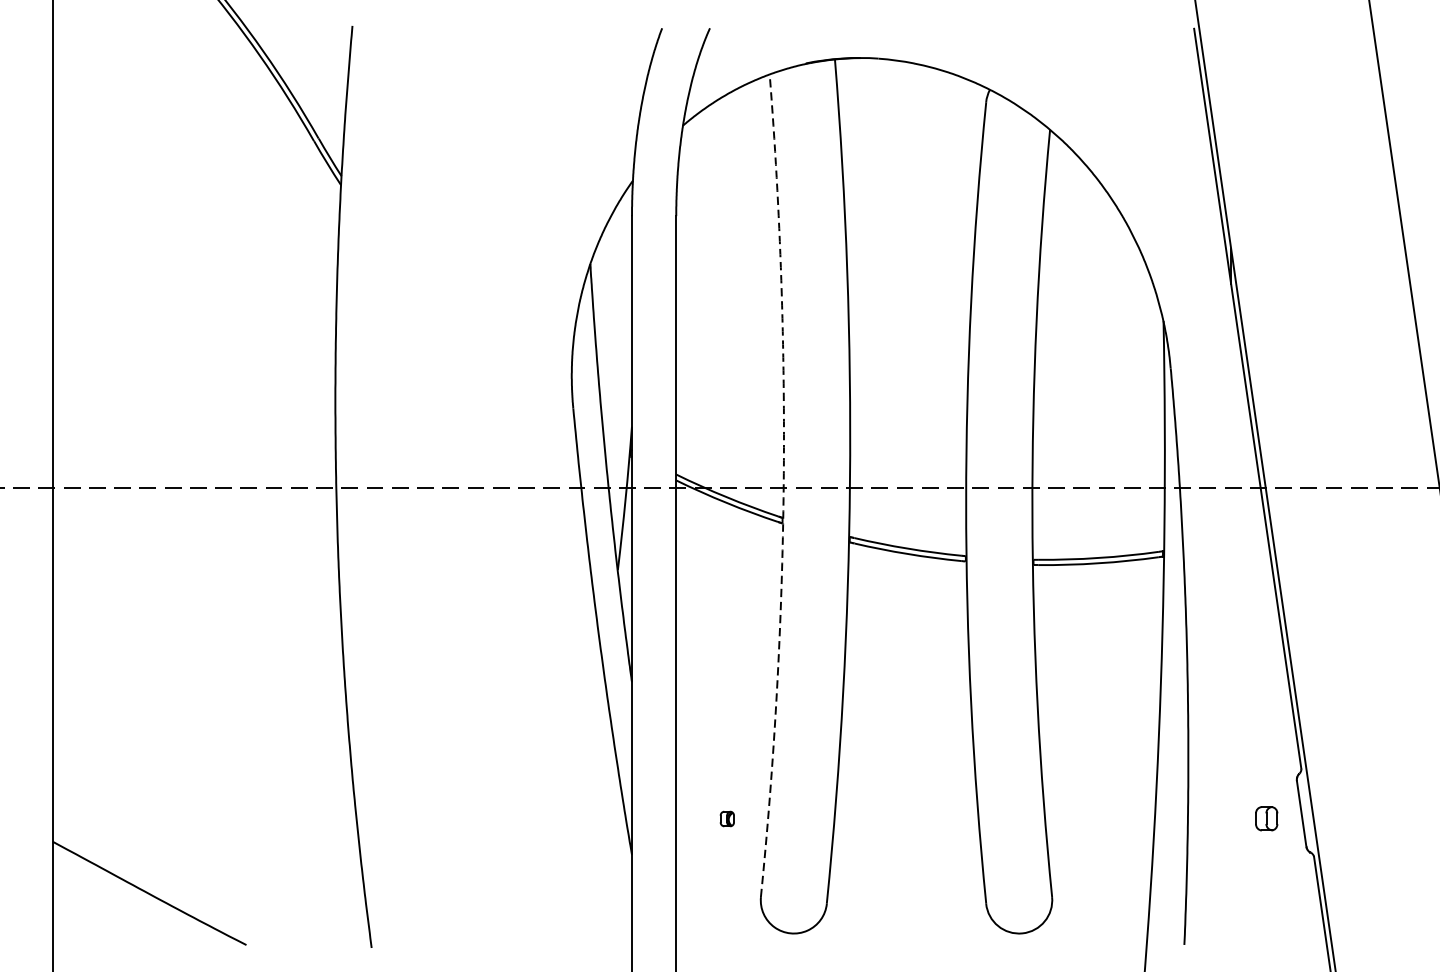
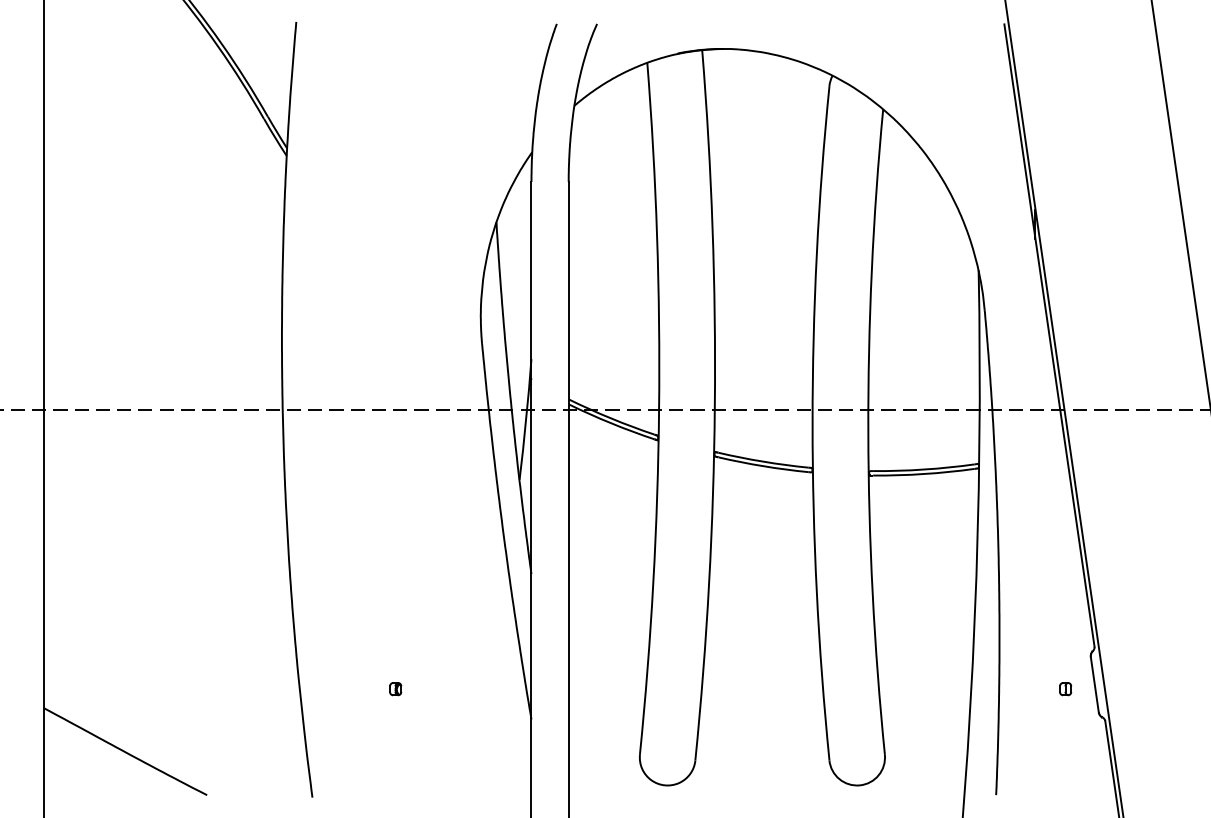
arc: (784, 486) -> (659, 409), dashed -> solid
part: (727, 819) -> (395, 689), moved
part: (1266, 819) -> (1065, 689), size x0.62

